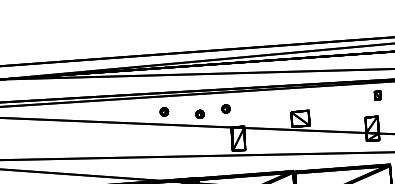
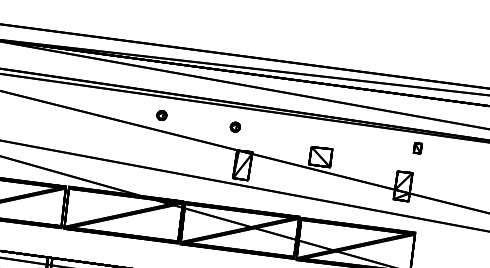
part: (199, 114) -> (202, 126), removed

